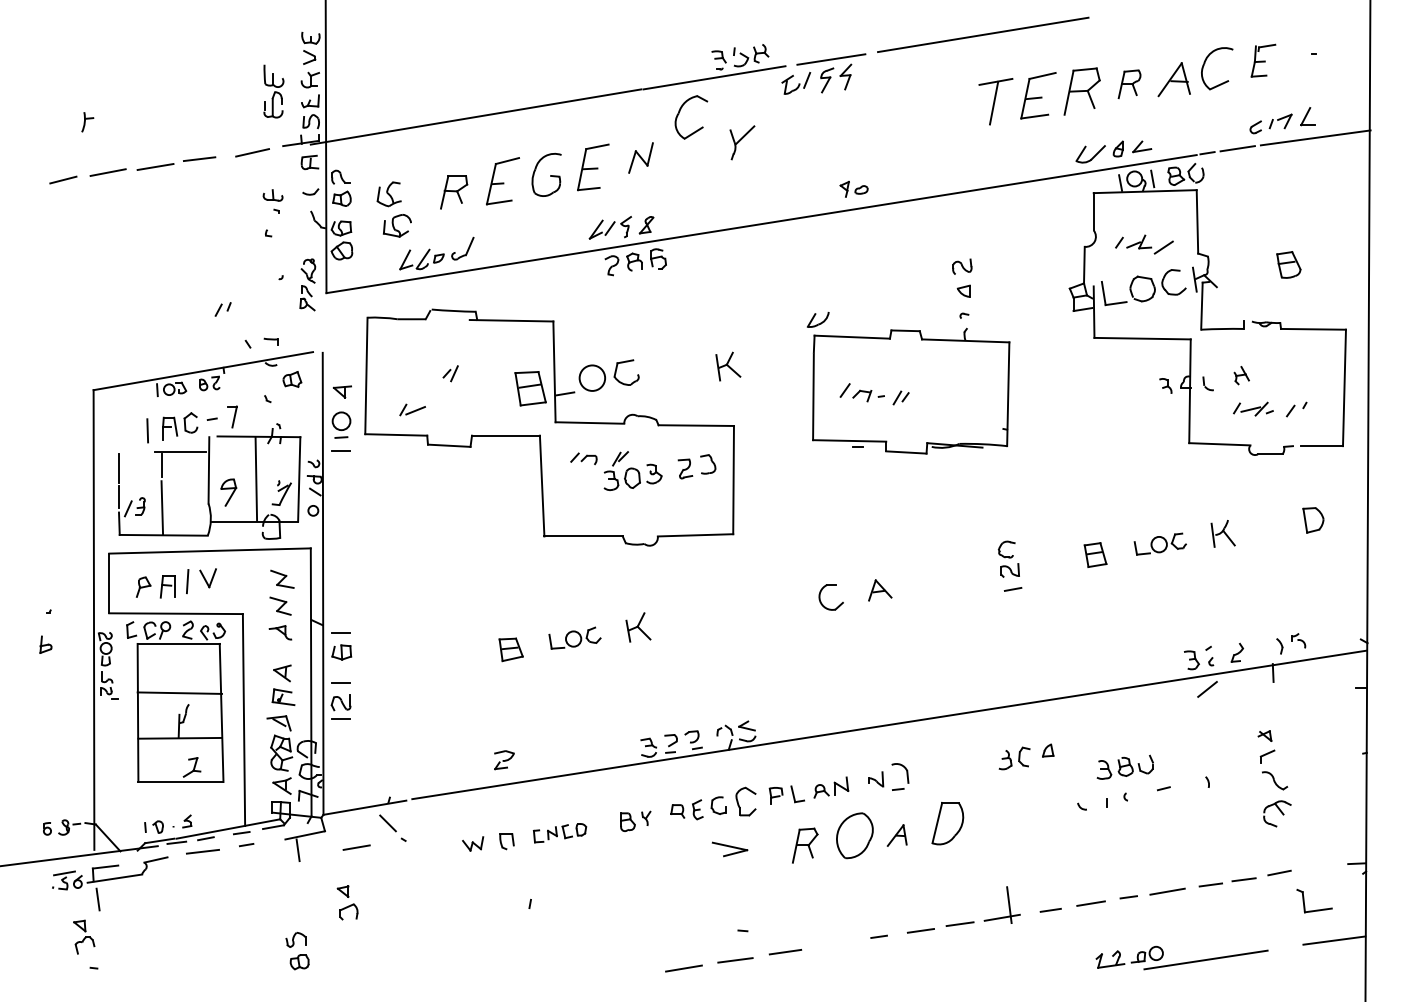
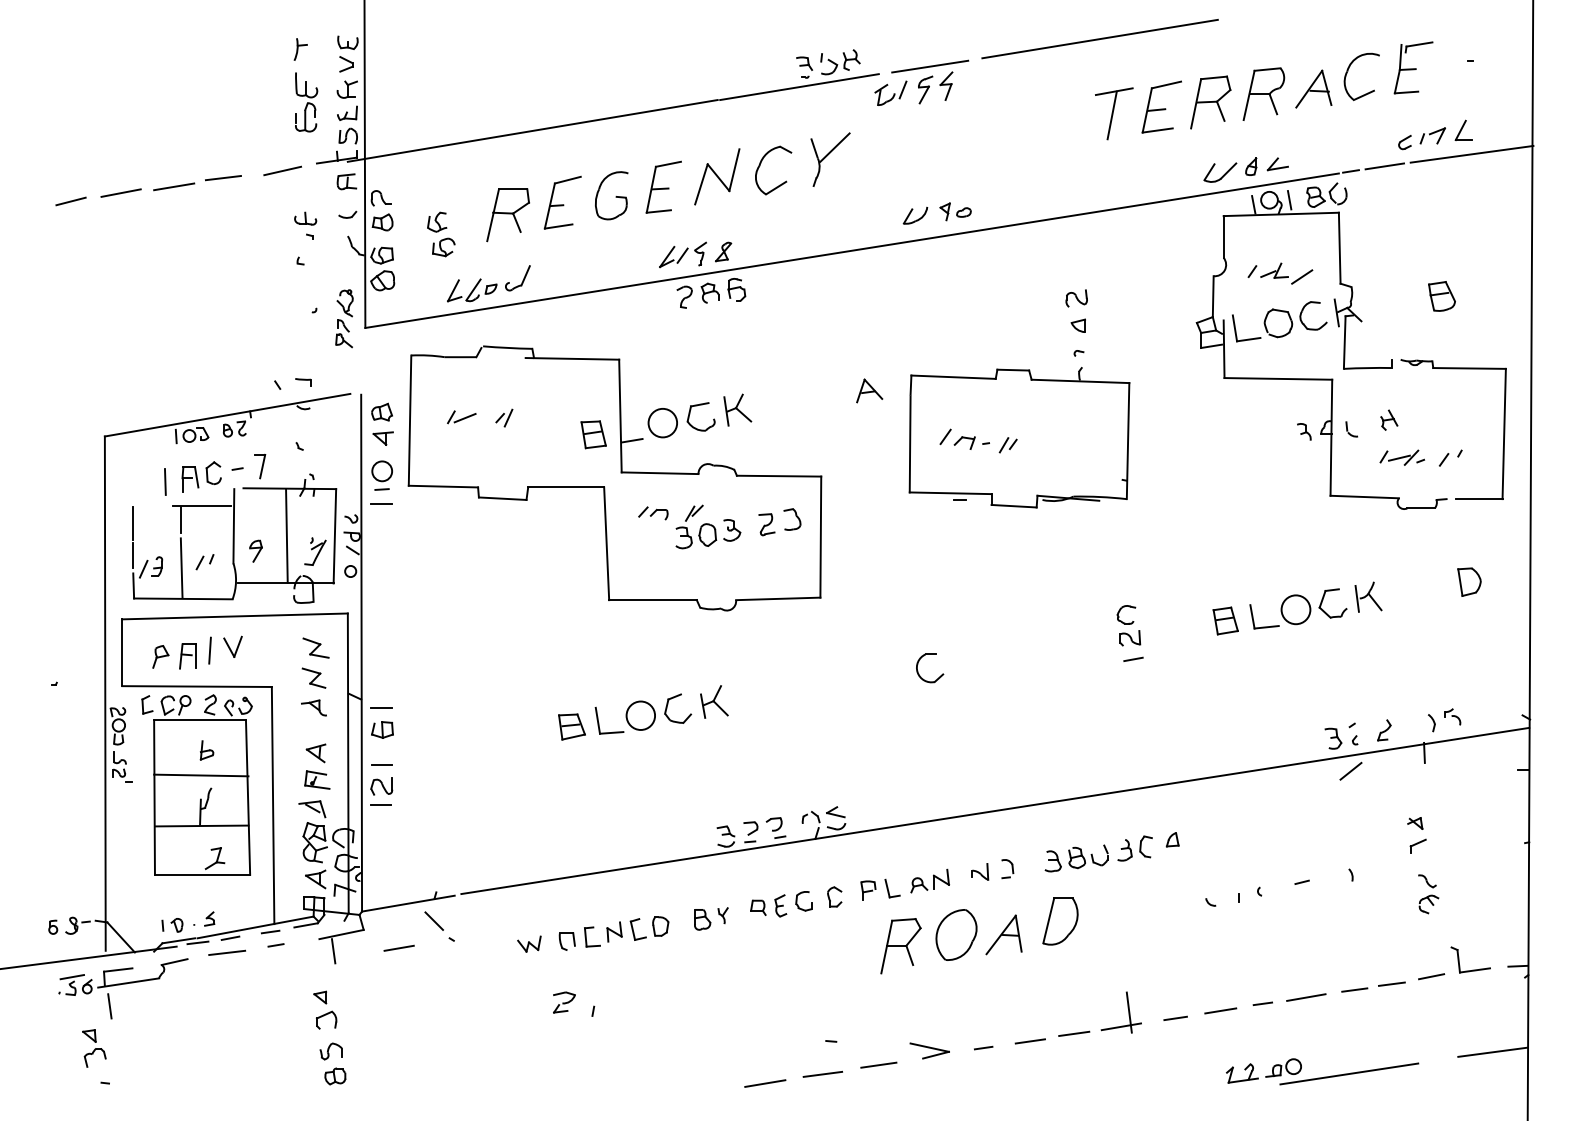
part: (1263, 60) -> (1413, 67), size x1.43
part: (1129, 84) -> (1263, 94), size x1.67
part: (679, 114) -> (760, 167), moved
part: (87, 122) -> (300, 49), moved
part: (742, 142) -> (830, 159), size x1.43
part: (640, 157) -> (716, 176), size x1.67
part: (453, 192) -> (507, 215), size x1.43
part: (394, 209) -> (441, 234), size x0.71
part: (222, 309) -> (204, 562), moved
part: (817, 319) -> (914, 215), moved
part: (728, 366) -> (737, 410), moved
part: (292, 379) -> (382, 412), moved
part: (530, 388) -> (593, 434), size x0.71
part: (412, 409) -> (461, 416), moved
part: (228, 492) -> (255, 550), size x0.71
part: (1160, 543) -> (1298, 608), size x1.67
part: (880, 590) -> (869, 391), moved
part: (574, 637) -> (642, 713), size x1.67
part: (45, 644) -> (206, 750), moved
part: (504, 760) -> (564, 1002), moved
part: (1124, 766) -> (1075, 857), moved
part: (900, 776) -> (1007, 868), size x0.62
part: (1276, 799) -> (1428, 894), size x0.62
part: (745, 801) -> (834, 896), size x0.62
part: (559, 833) -> (626, 932), size x1.43
part: (896, 835) -> (1003, 934), size x1.67
part: (804, 845) -> (900, 945), size x1.43
part: (729, 849) -> (929, 1051), moved
part: (347, 902) -> (325, 1009), moved
part: (1315, 909) -> (1471, 969), moved

